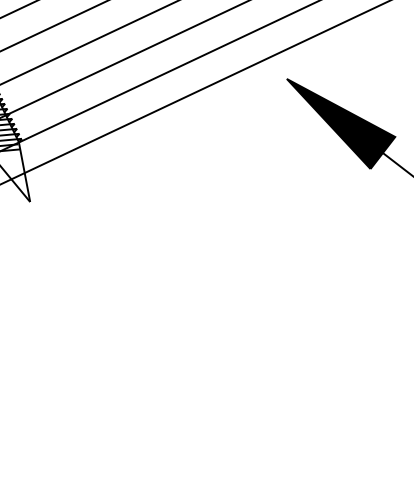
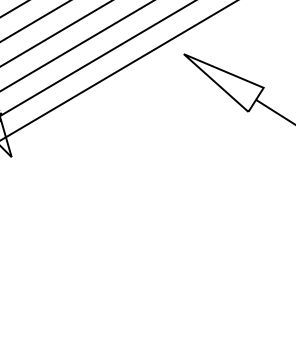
fill: (339, 124) -> (223, 82), removed

